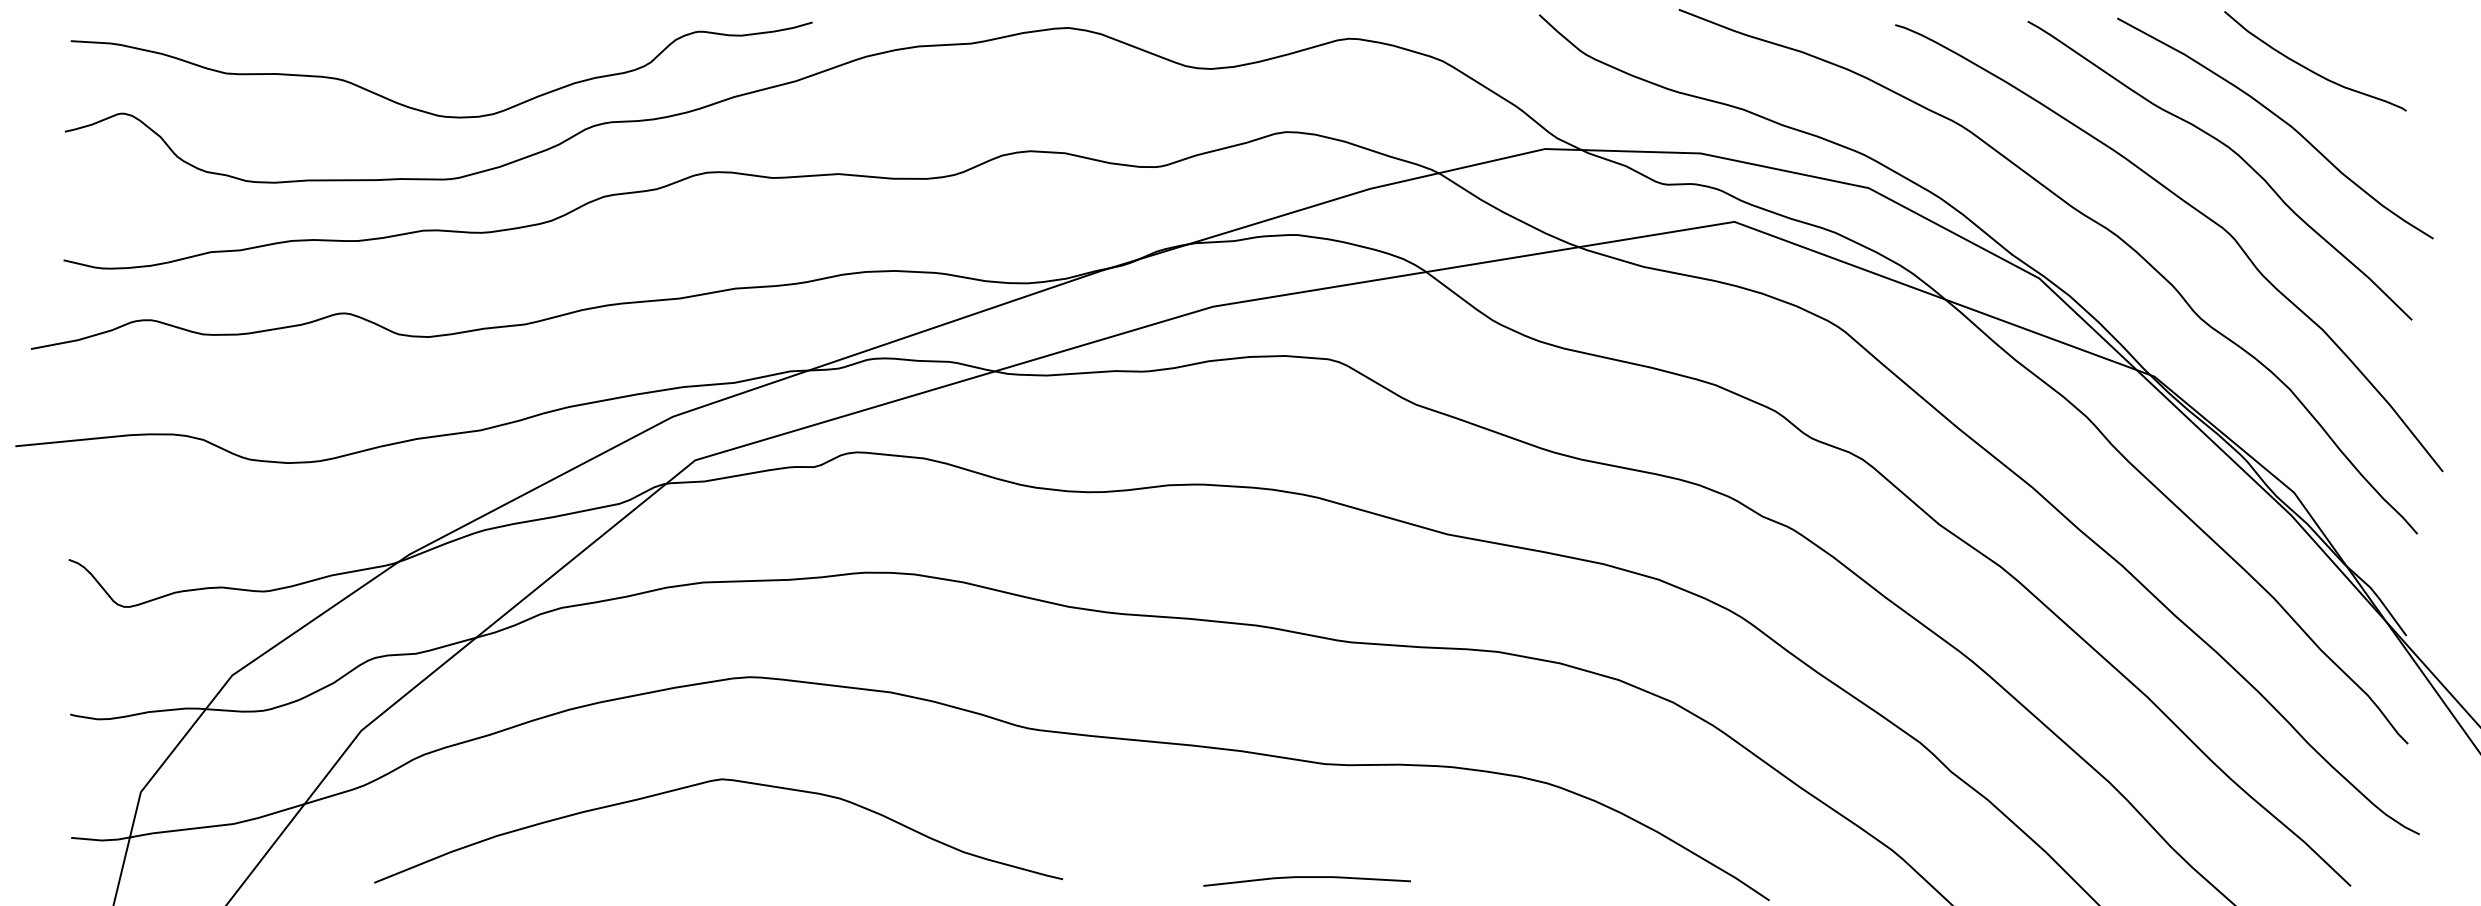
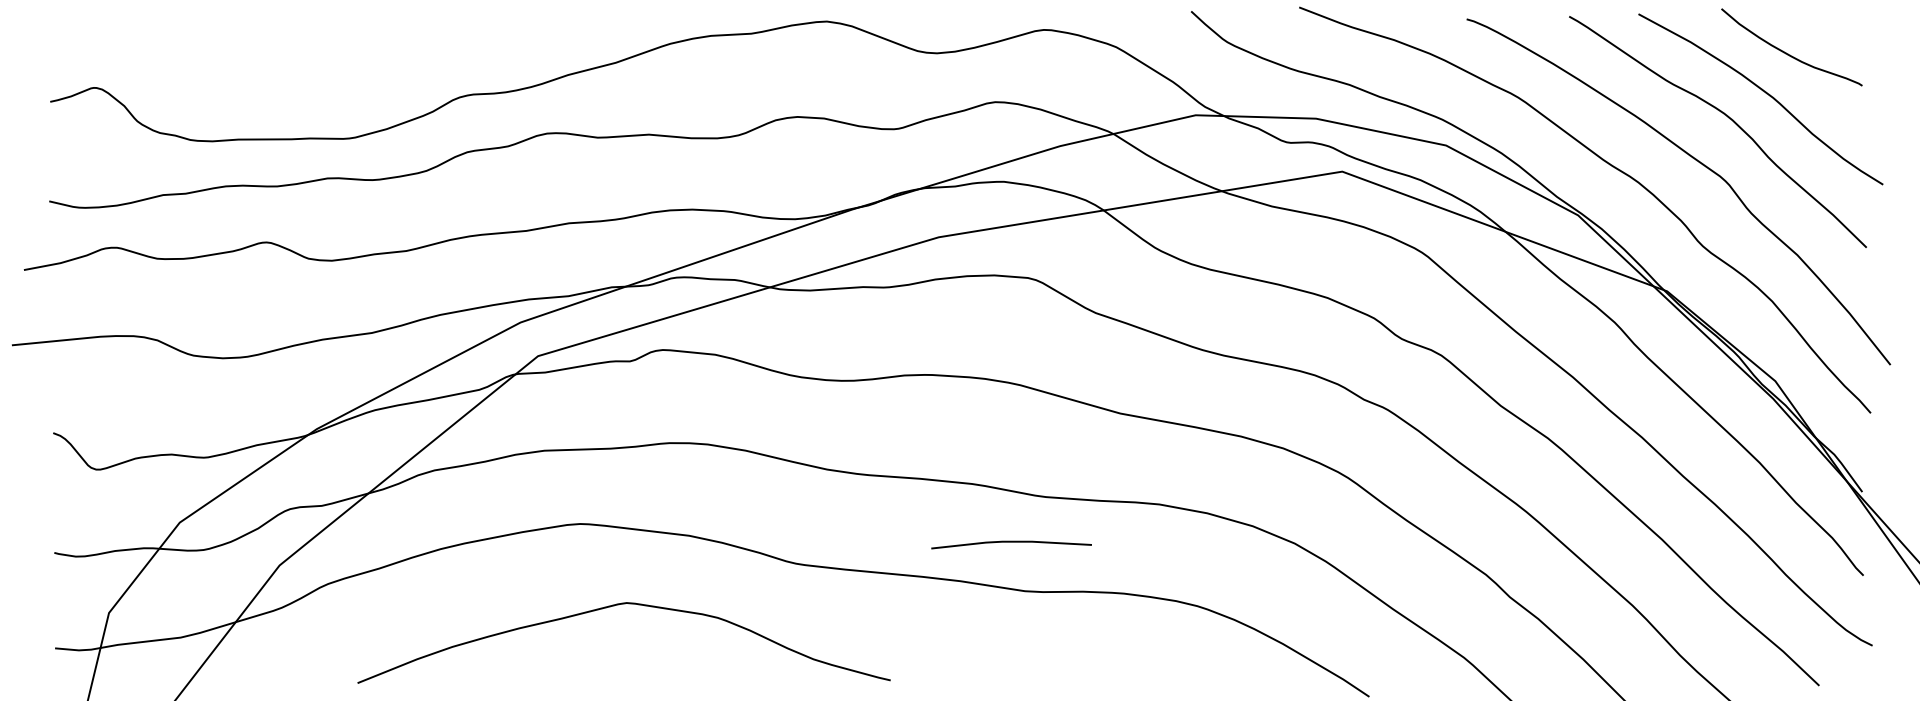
curve: (425, 110) -> (329, 85), removed
curve: (706, 783) -> (614, 606), moved
line: (1307, 878) -> (1011, 542), moved

